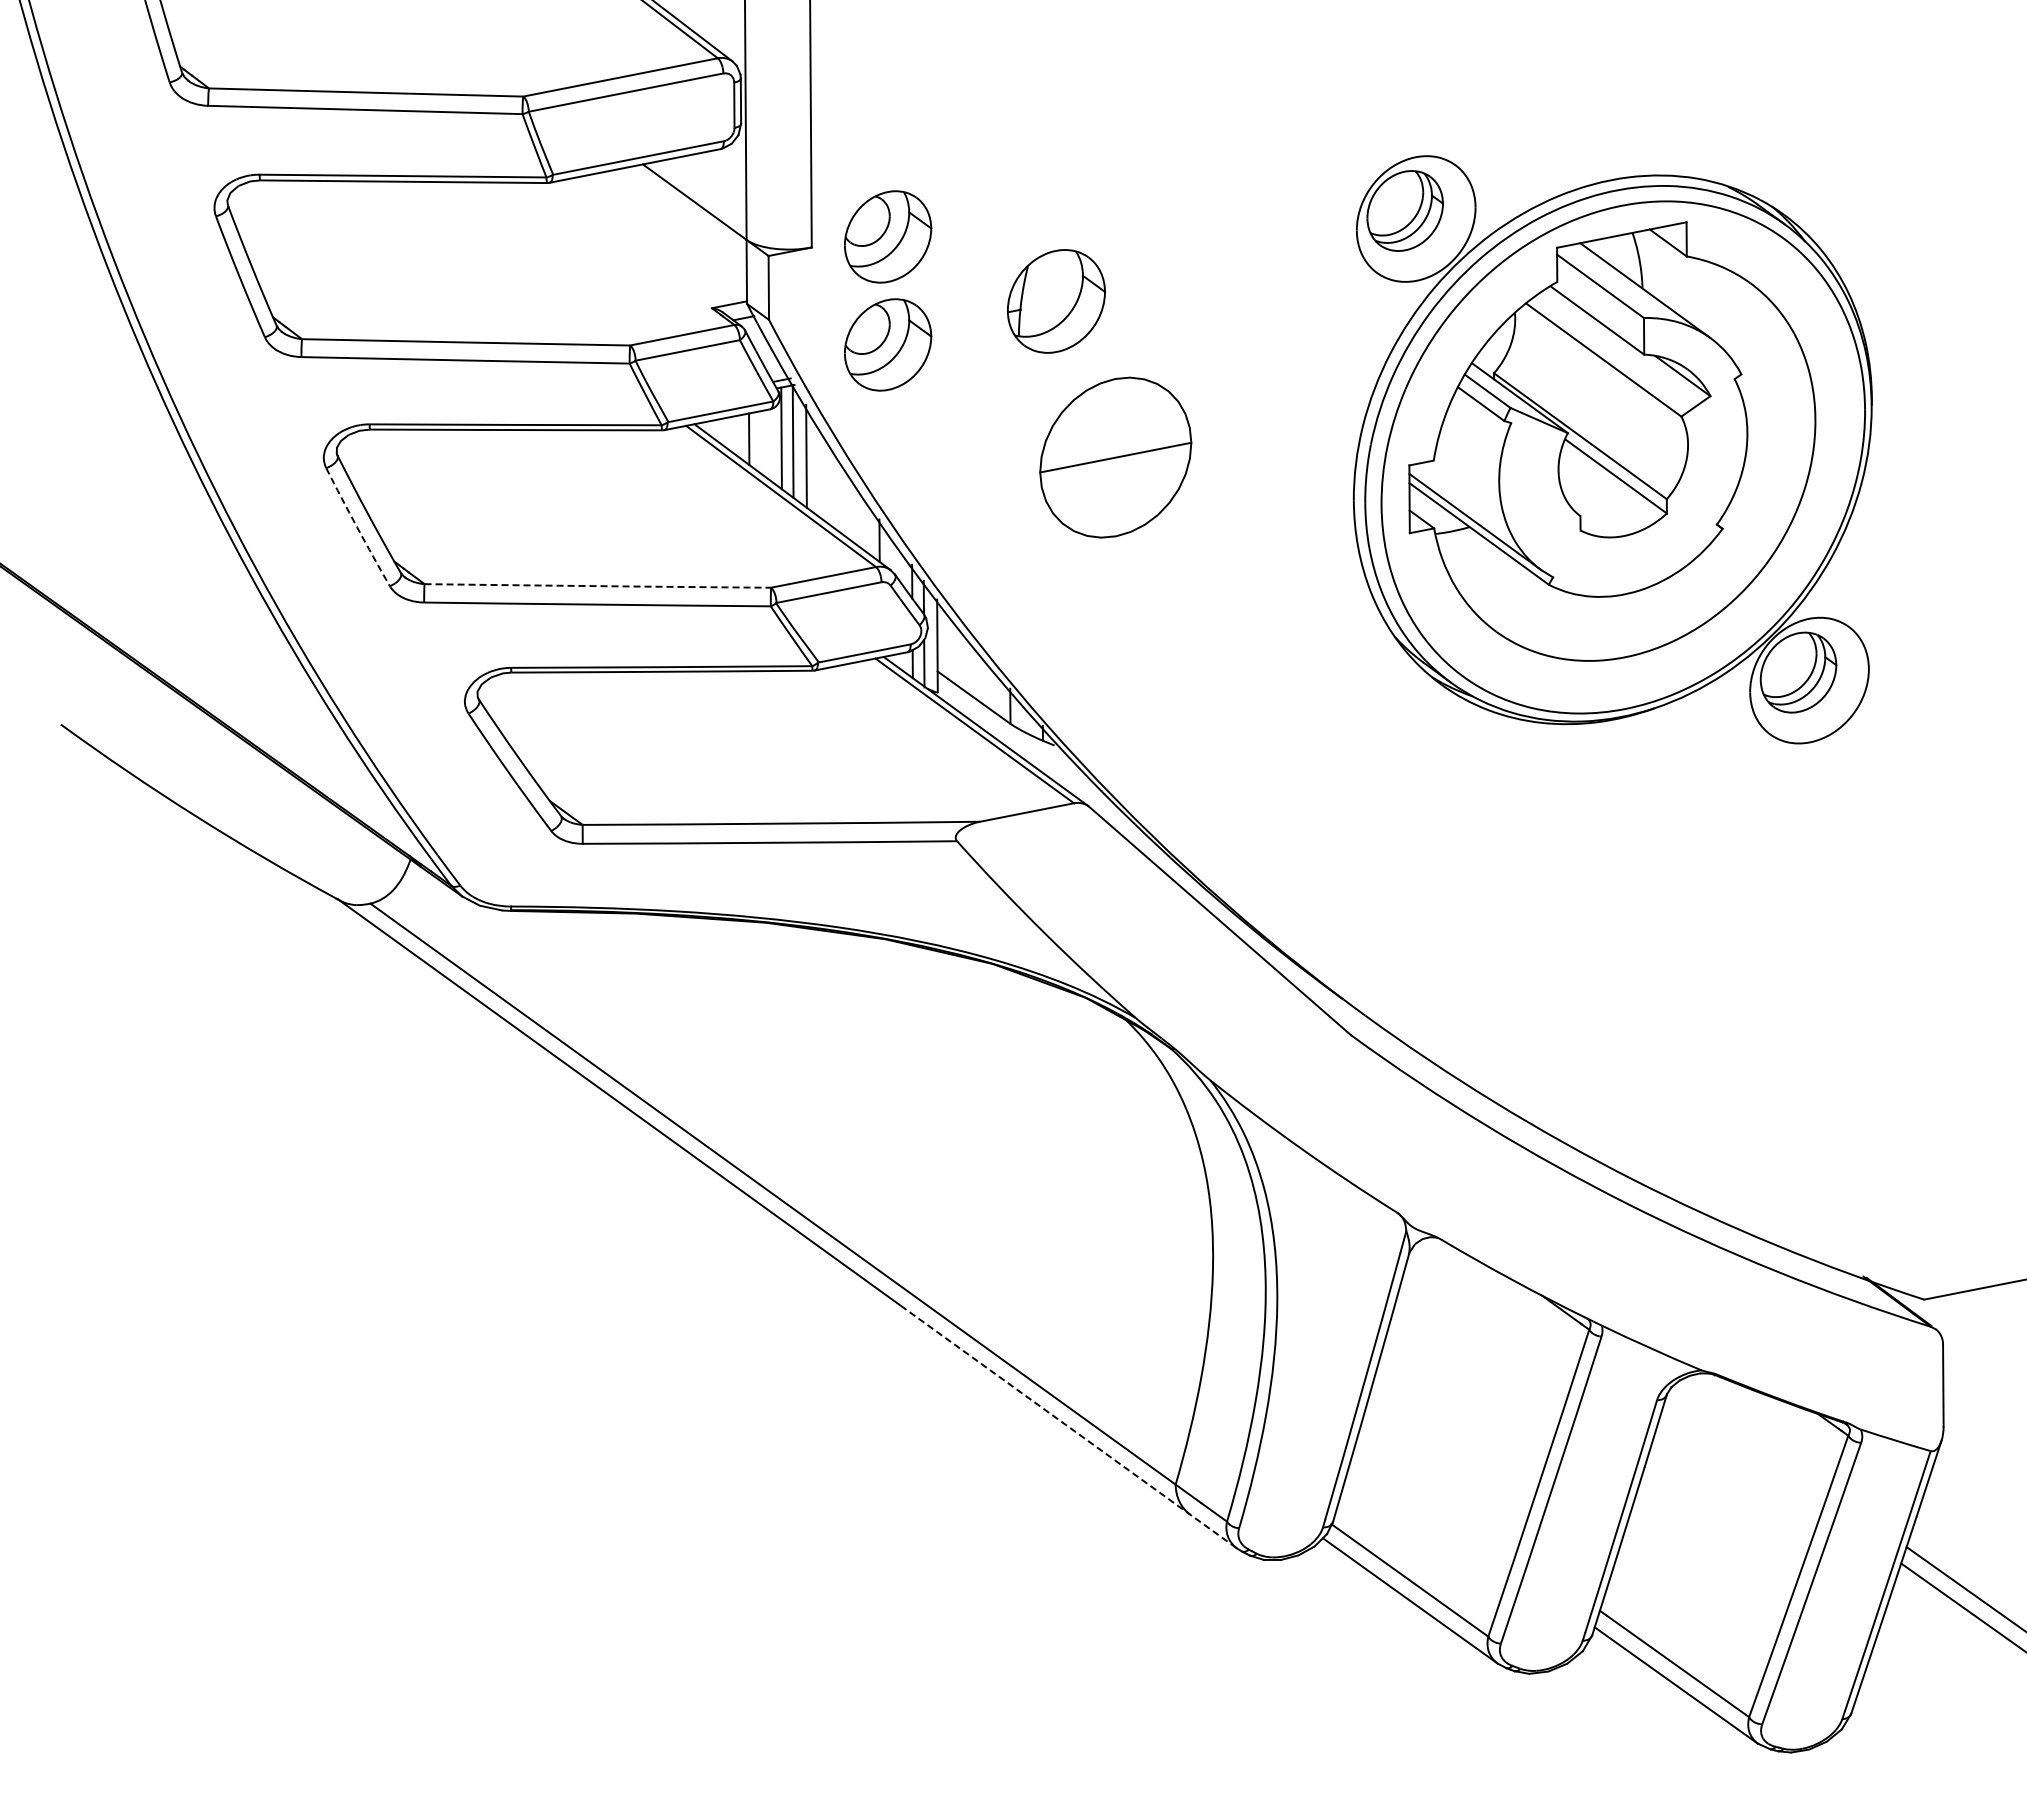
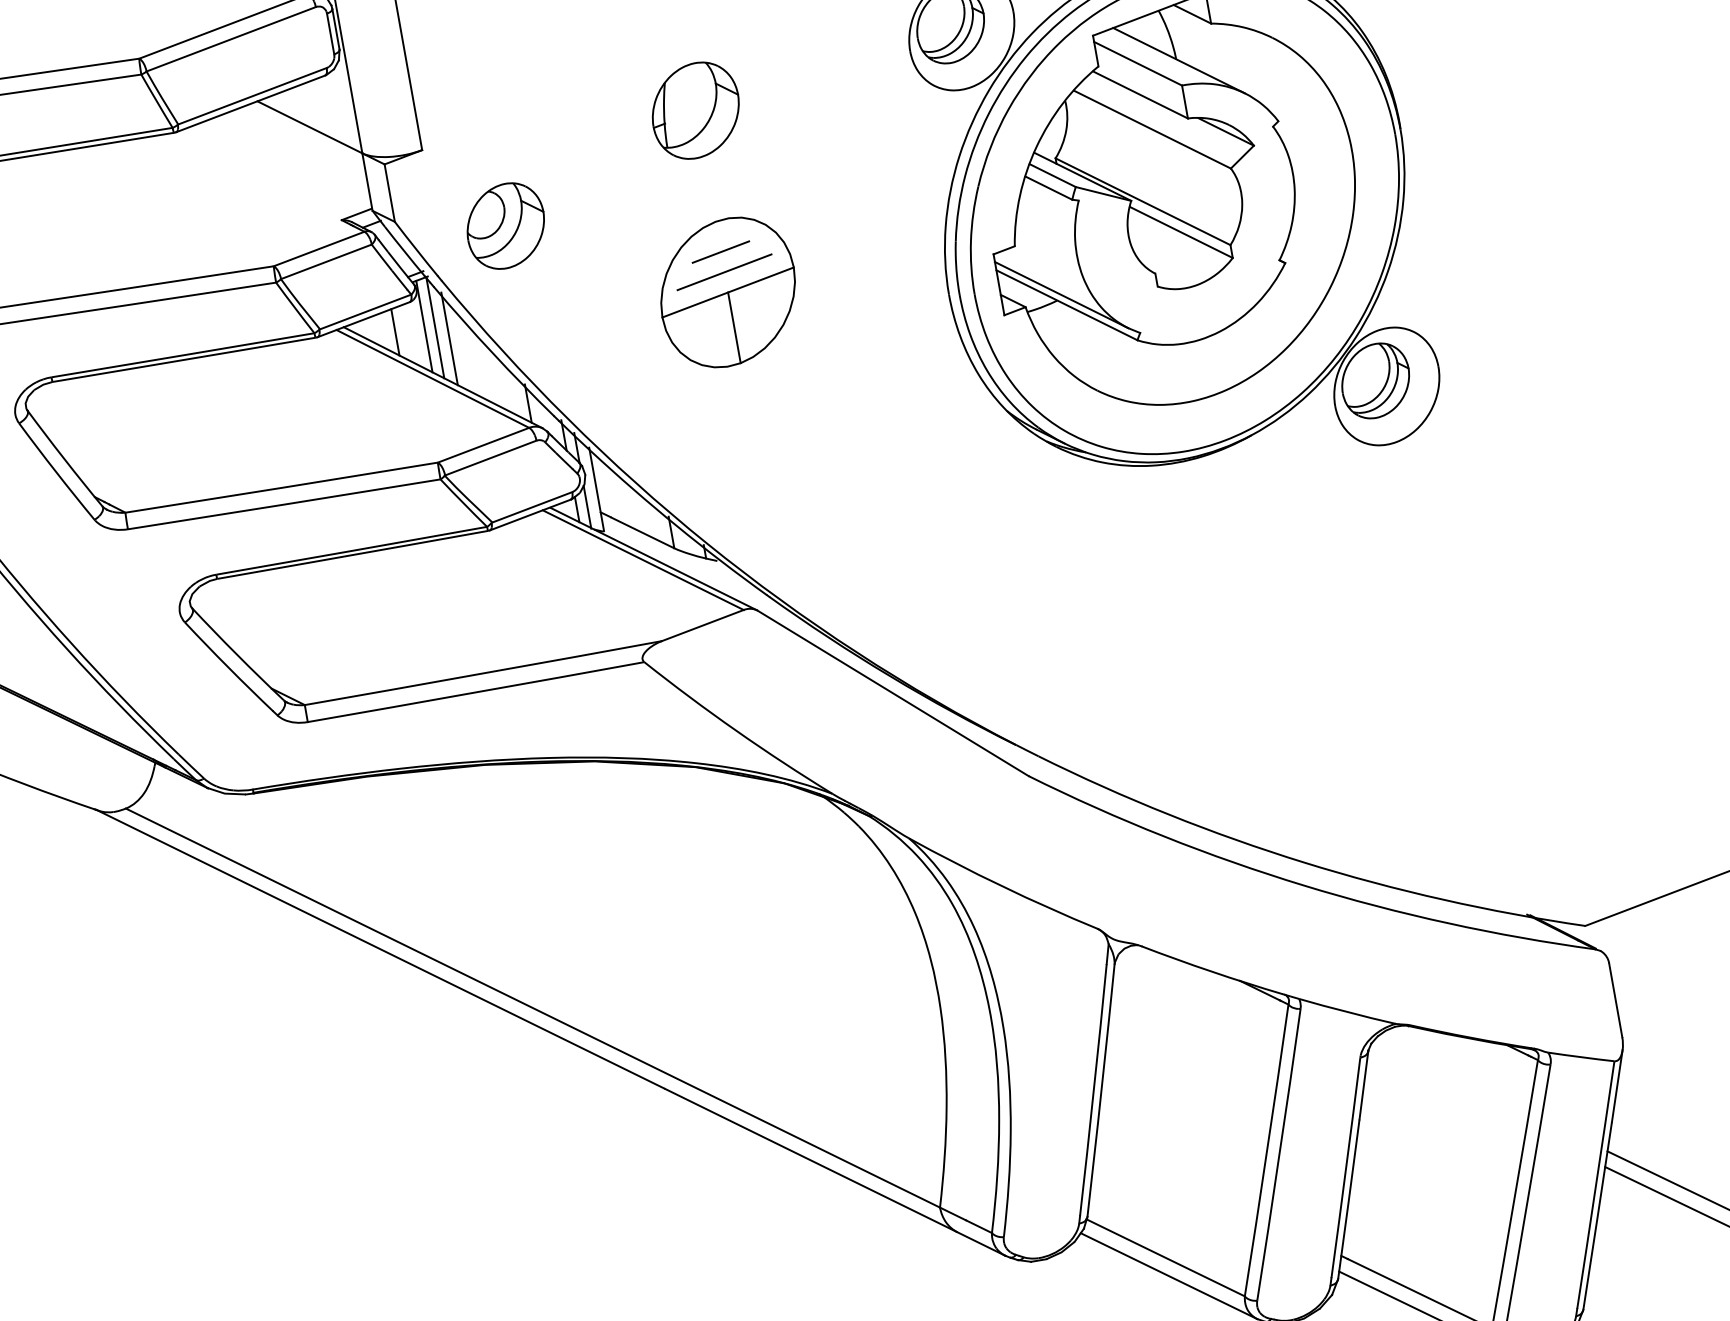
part: (888, 236) -> (489, 128), removed
part: (1056, 301) -> (695, 110), moved
line: (1115, 412) -> (720, 251), added
line: (1115, 434) -> (724, 271), added
line: (1115, 496) -> (733, 327), added
arc: (357, 527) -> (56, 472), dashed -> solid
arc: (597, 586) -> (281, 488), dashed -> solid
line: (1069, 1427) -> (835, 1172), dashed -> solid

